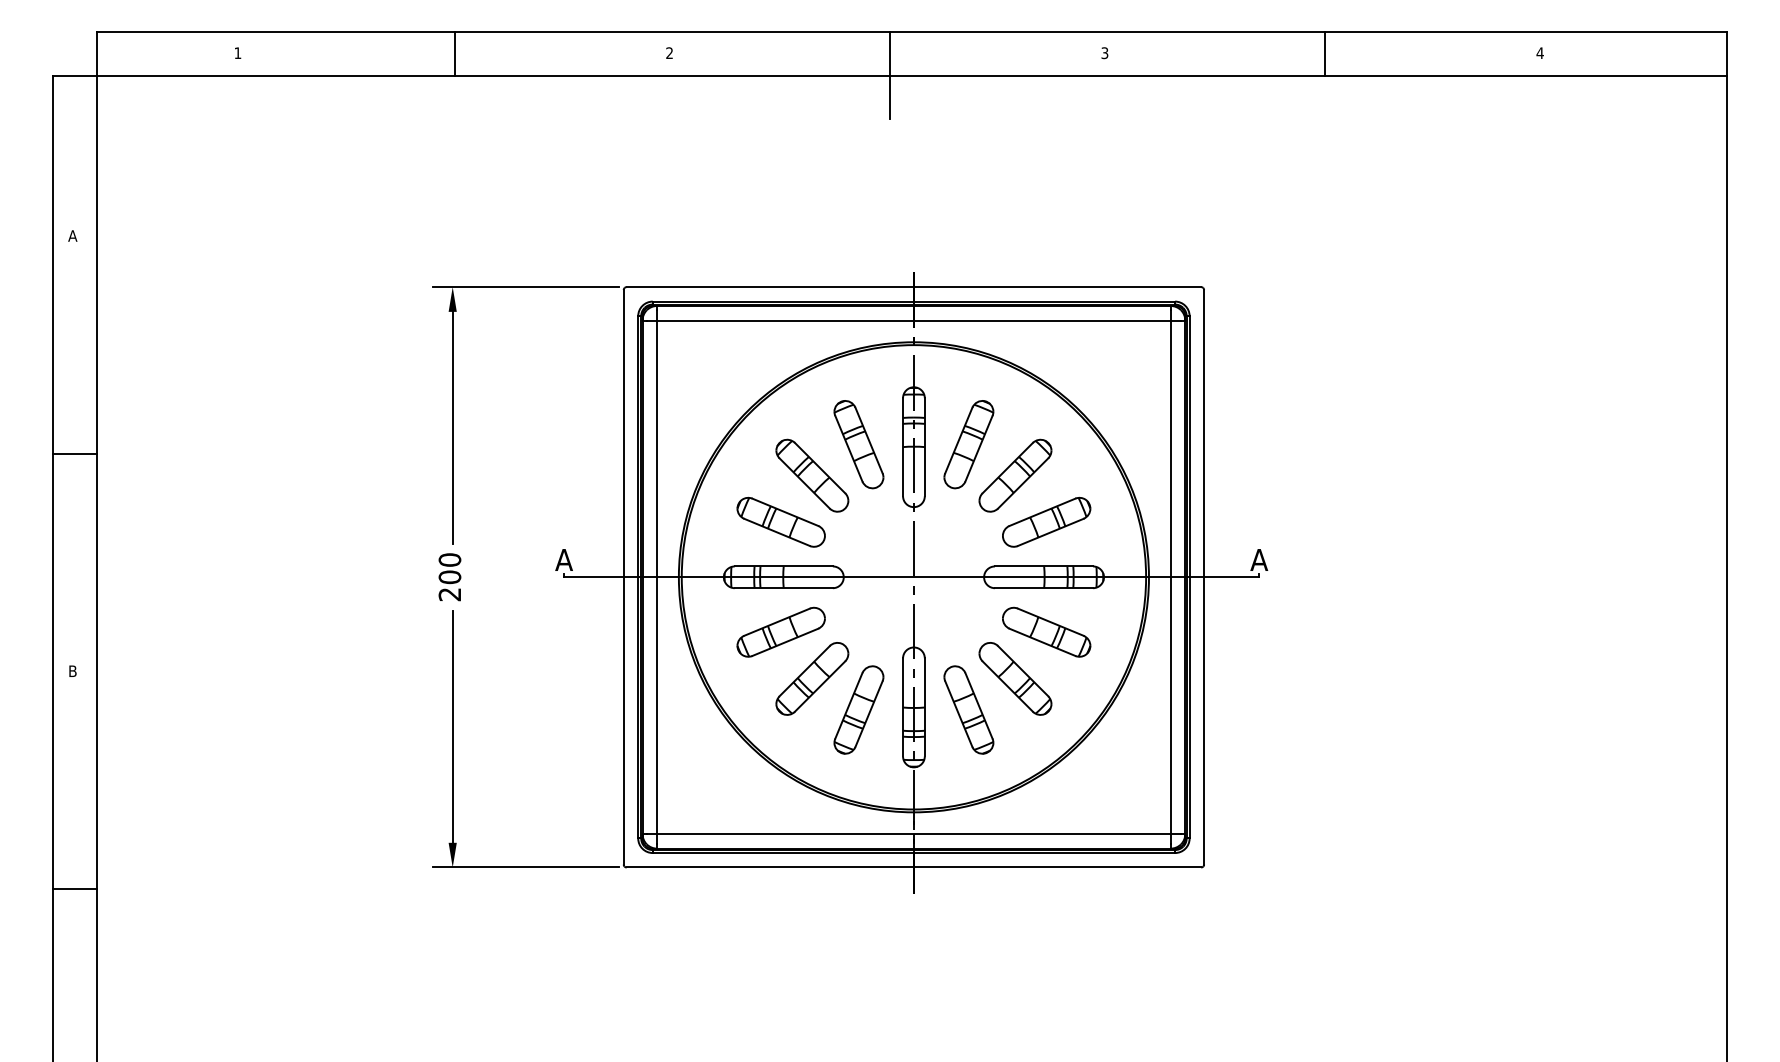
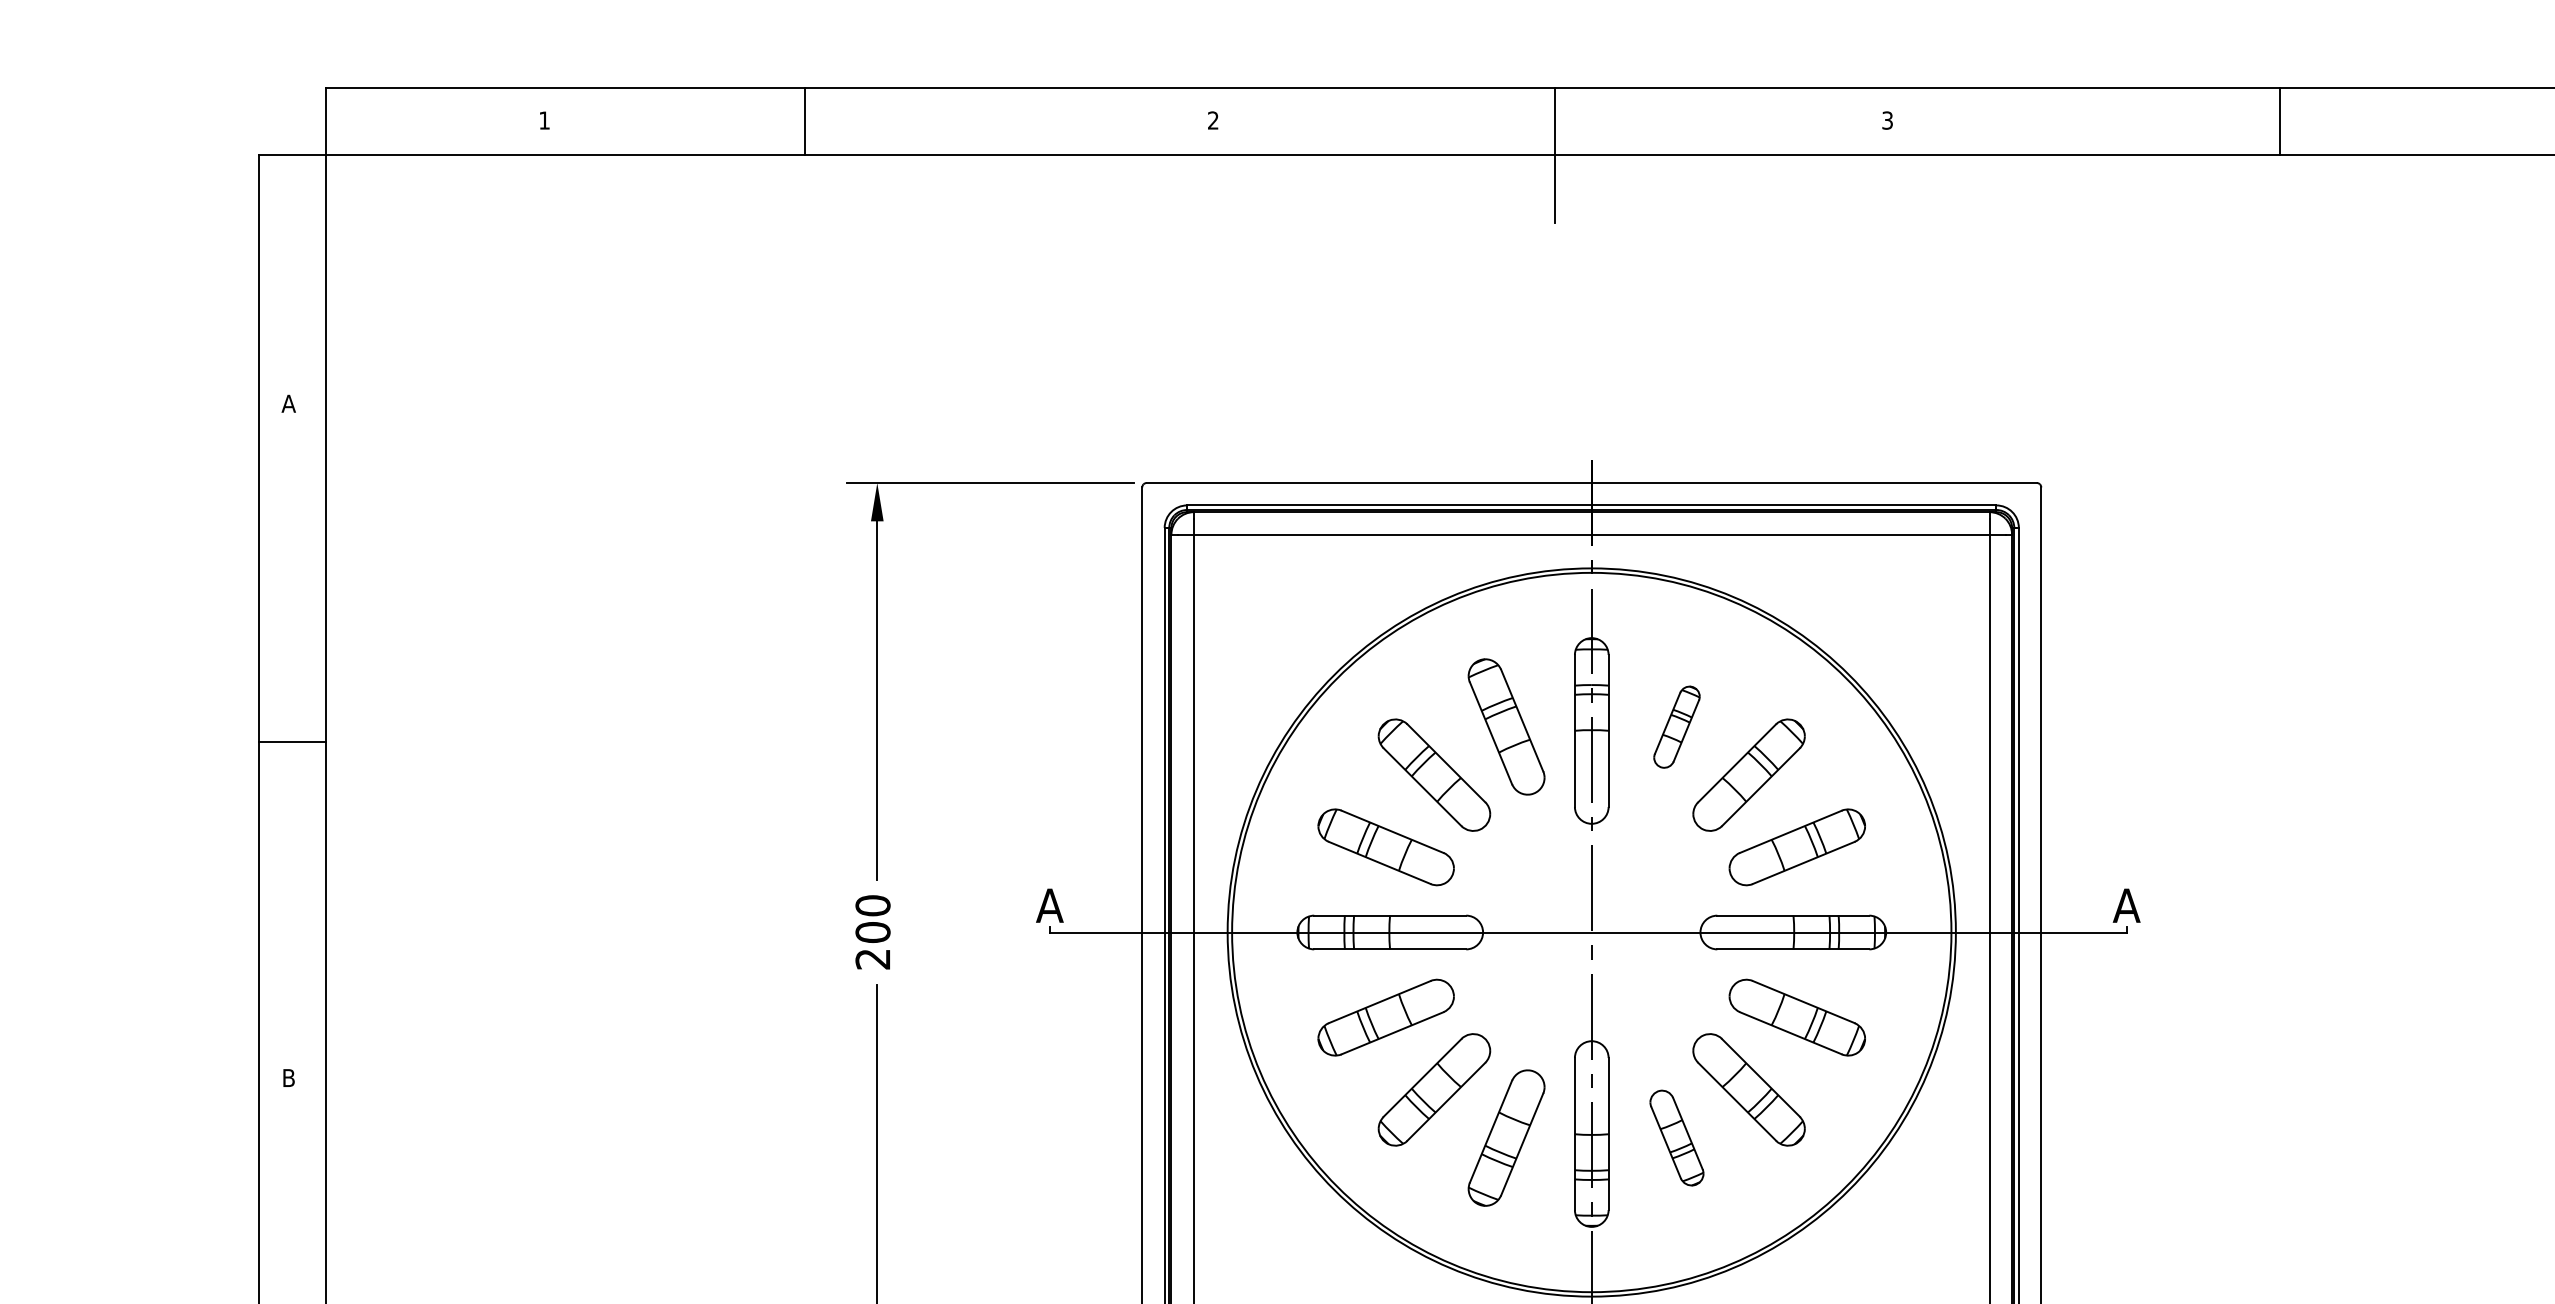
line: (454, 53) -> (804, 121), moved
line: (1325, 53) -> (2280, 121), moved
part: (968, 444) -> (1676, 726), size x0.6
part: (968, 709) -> (1676, 1137), size x0.7

